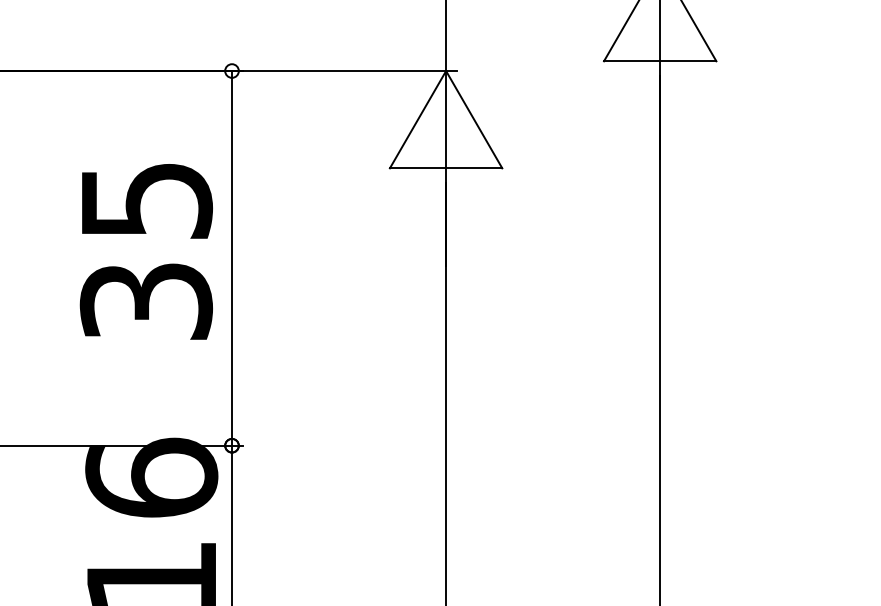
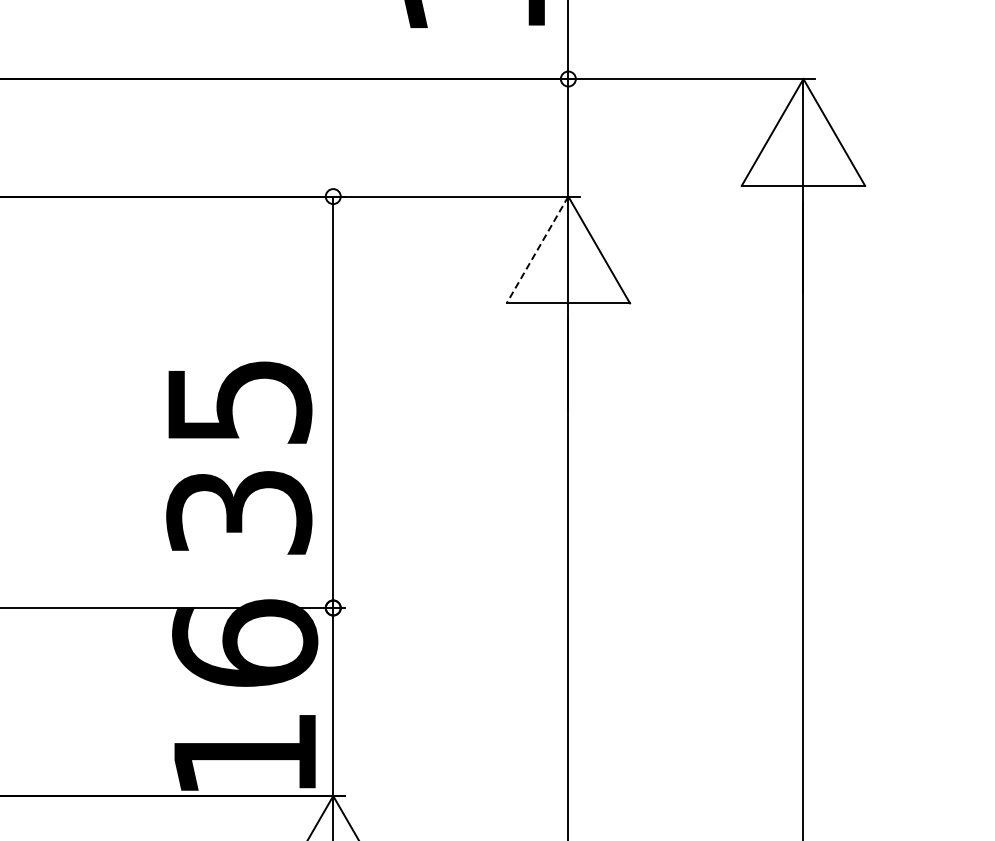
line: (418, 120) -> (537, 250), solid -> dashed
text: (146, 251) -> (239, 457), moved

